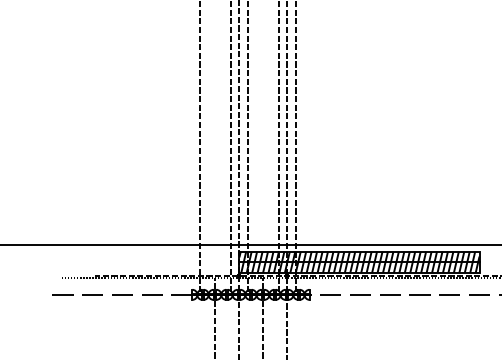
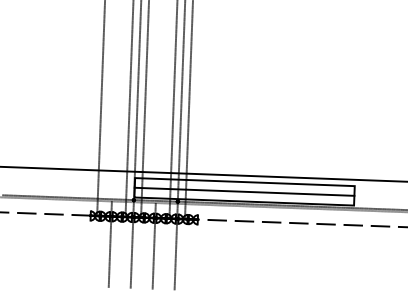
hatch: (359, 261) -> (244, 191), removed

